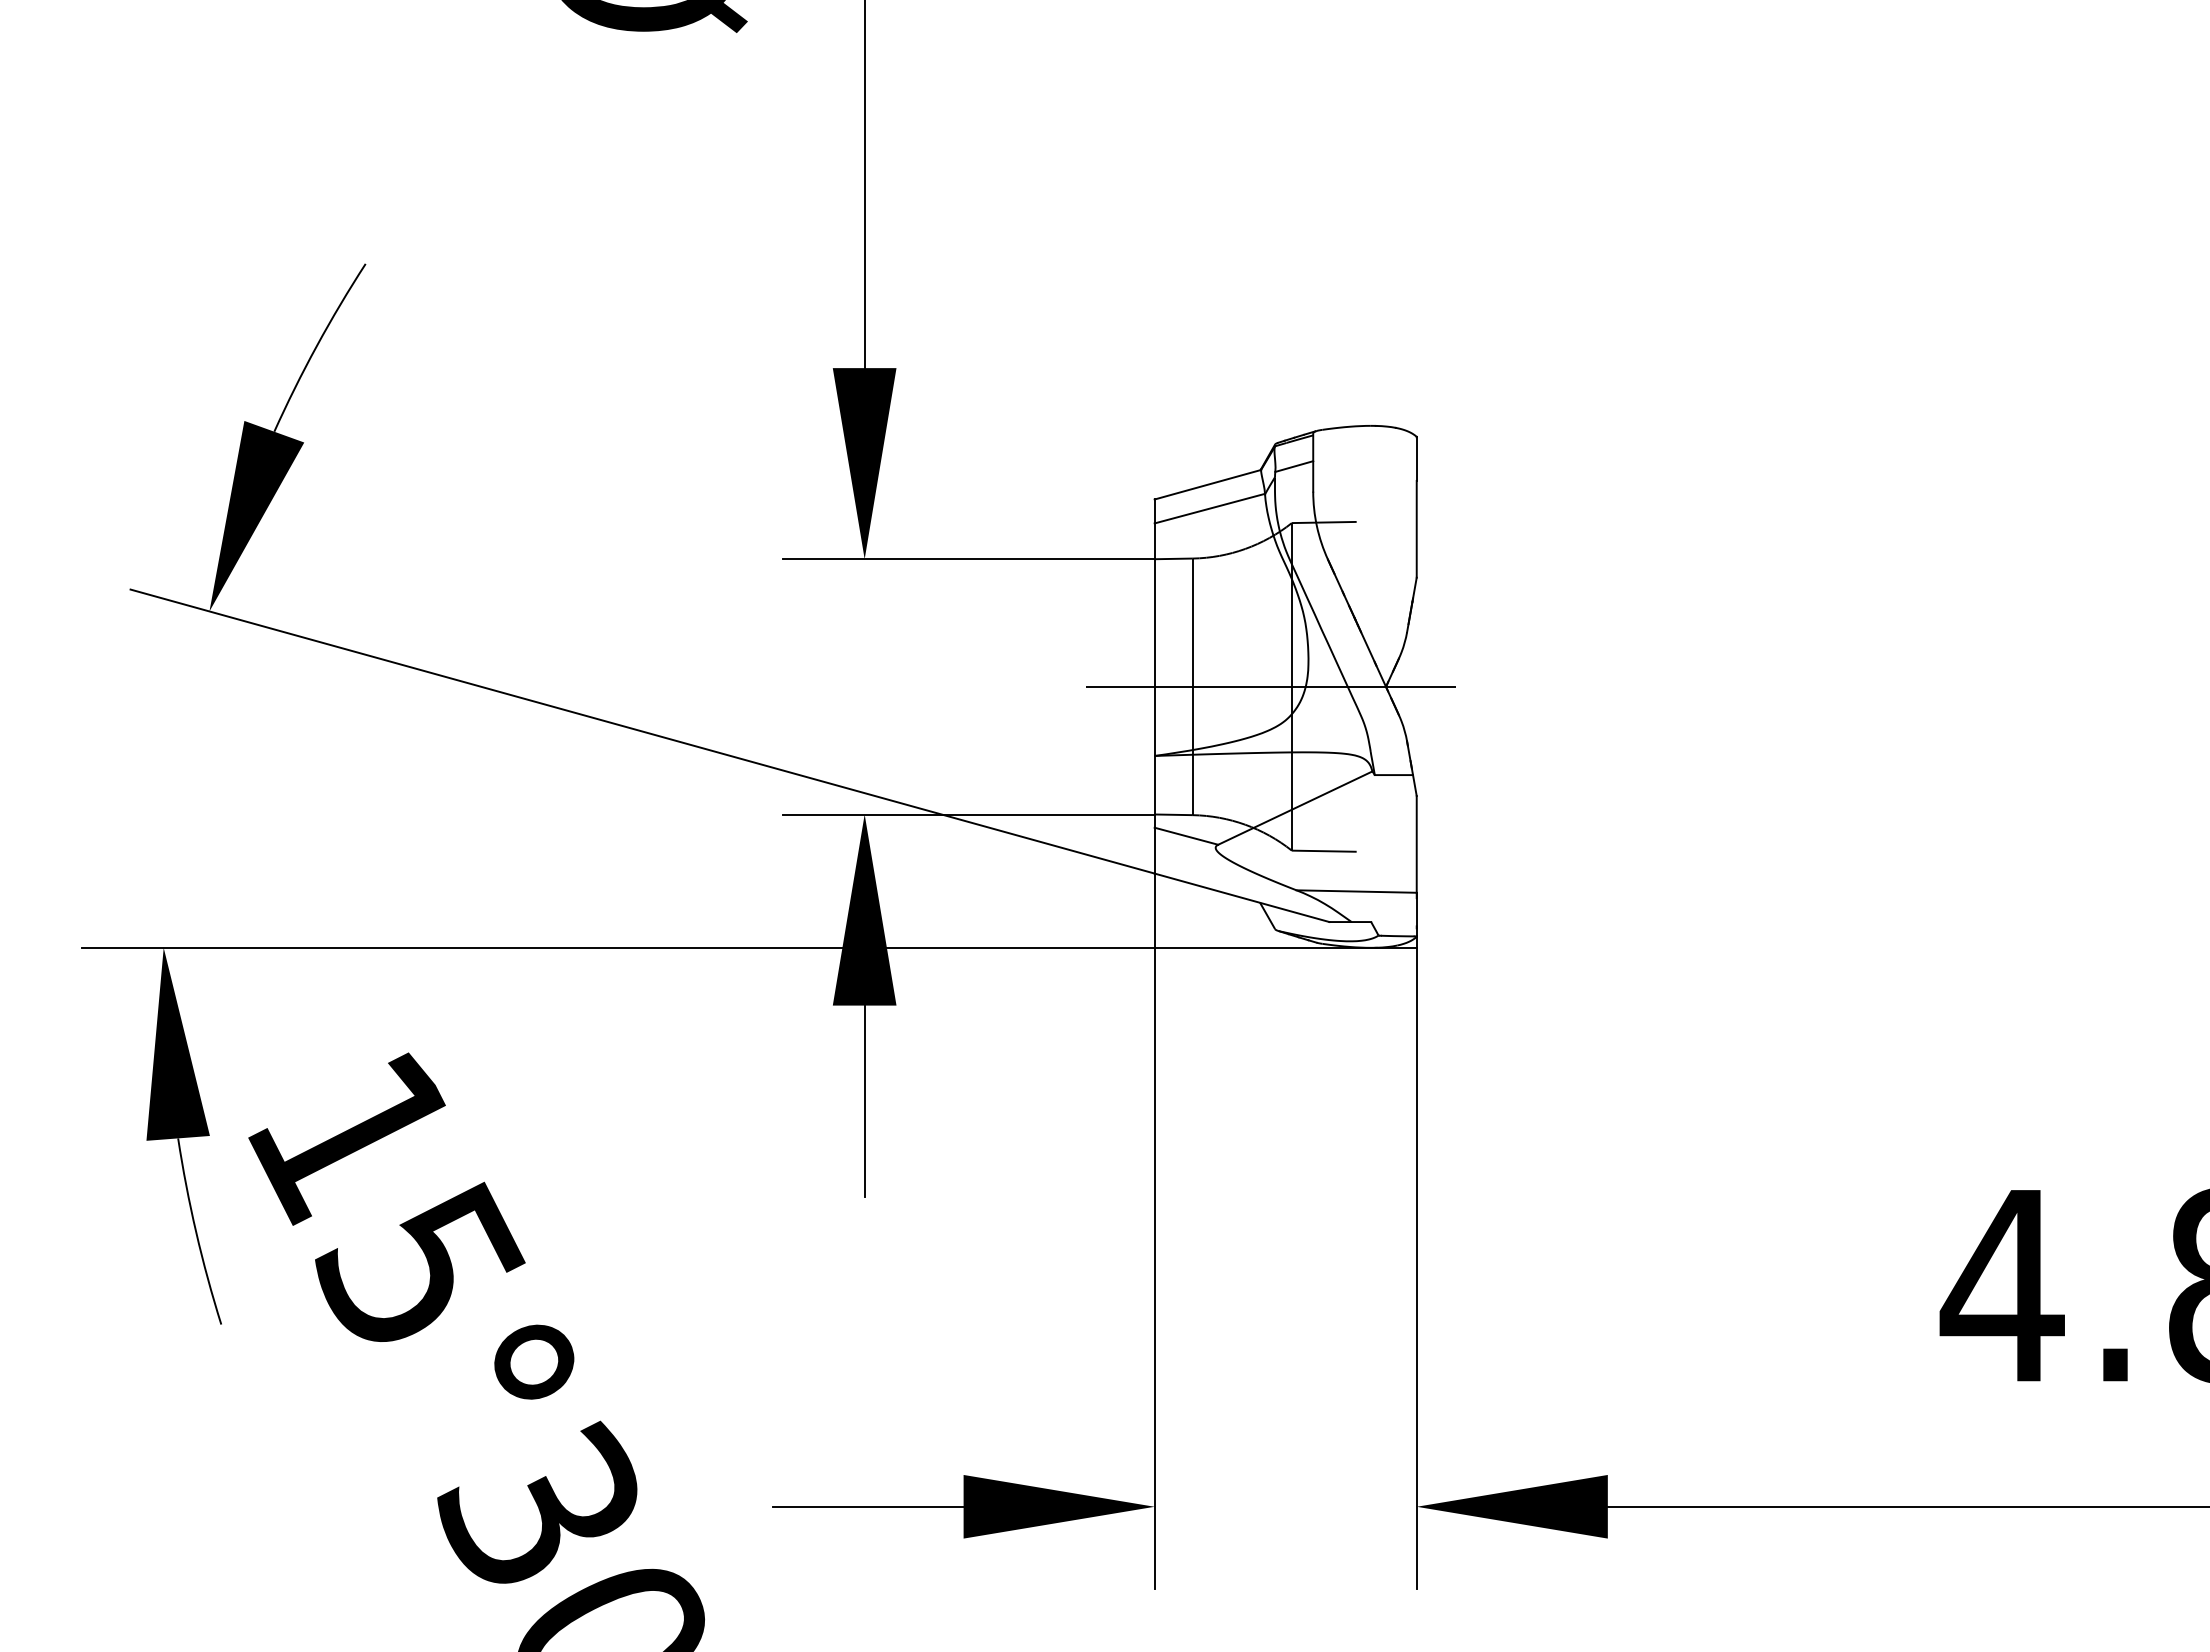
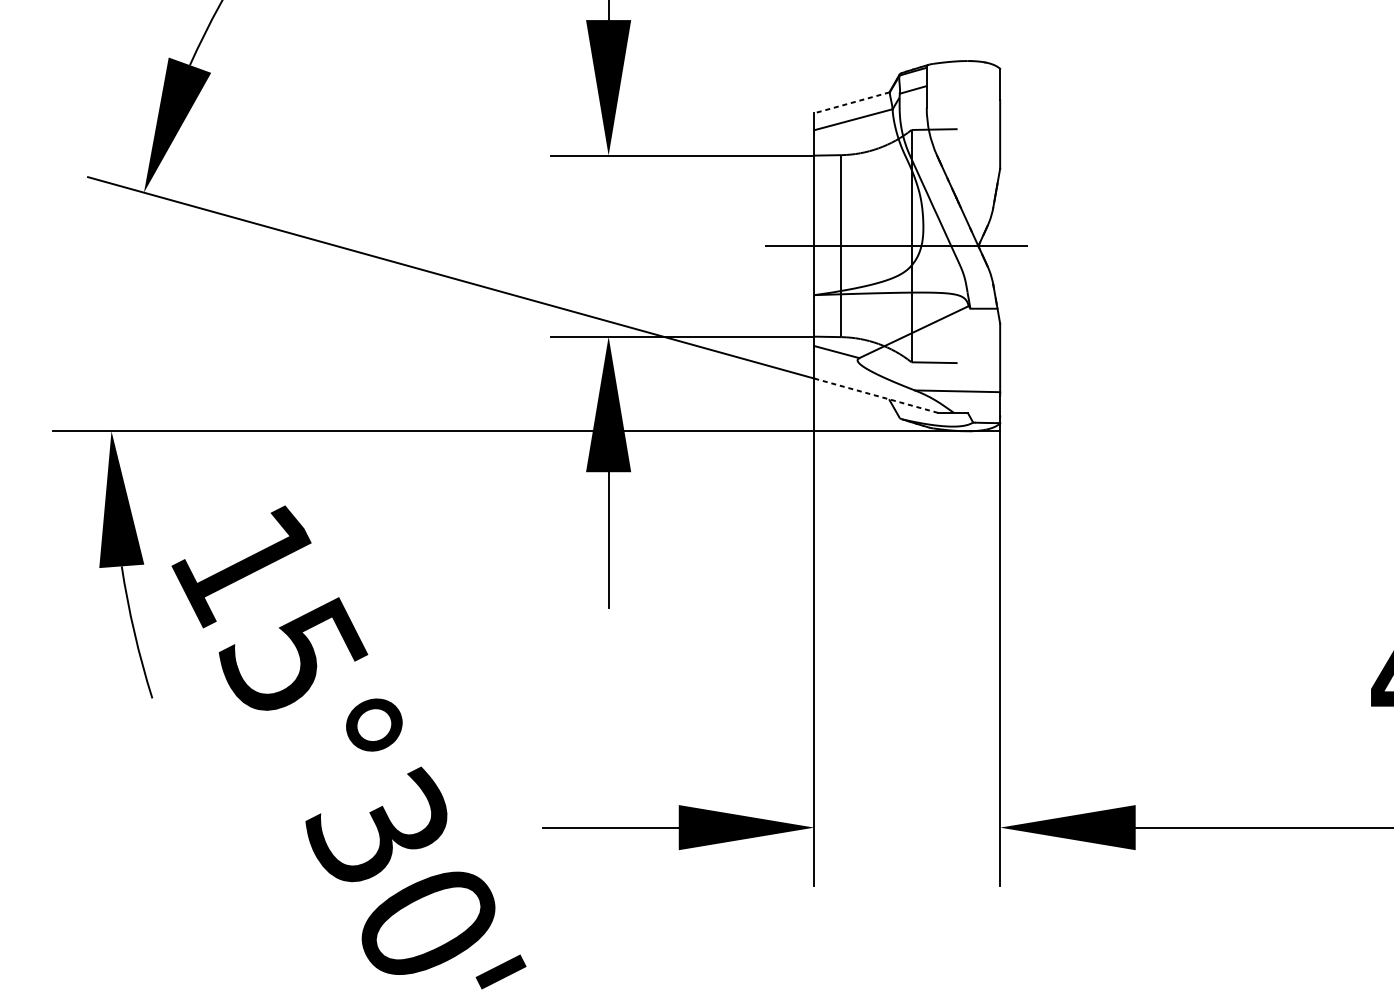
line: (1207, 484) -> (851, 102), solid -> dashed
line: (1242, 897) -> (876, 395), solid -> dashed

